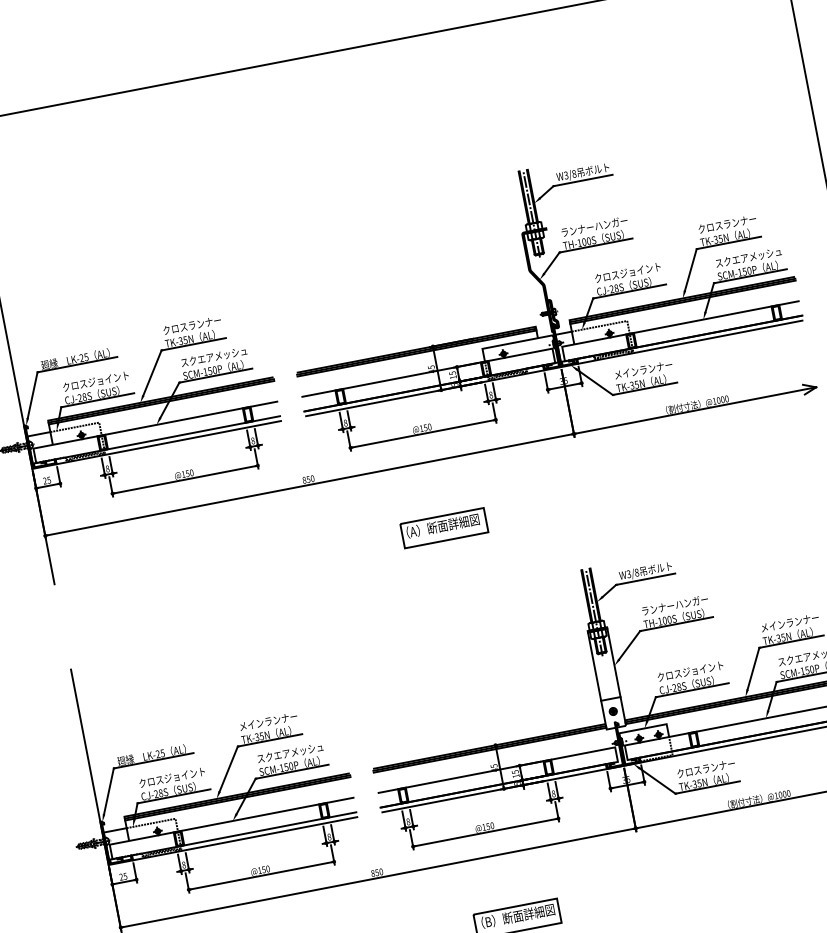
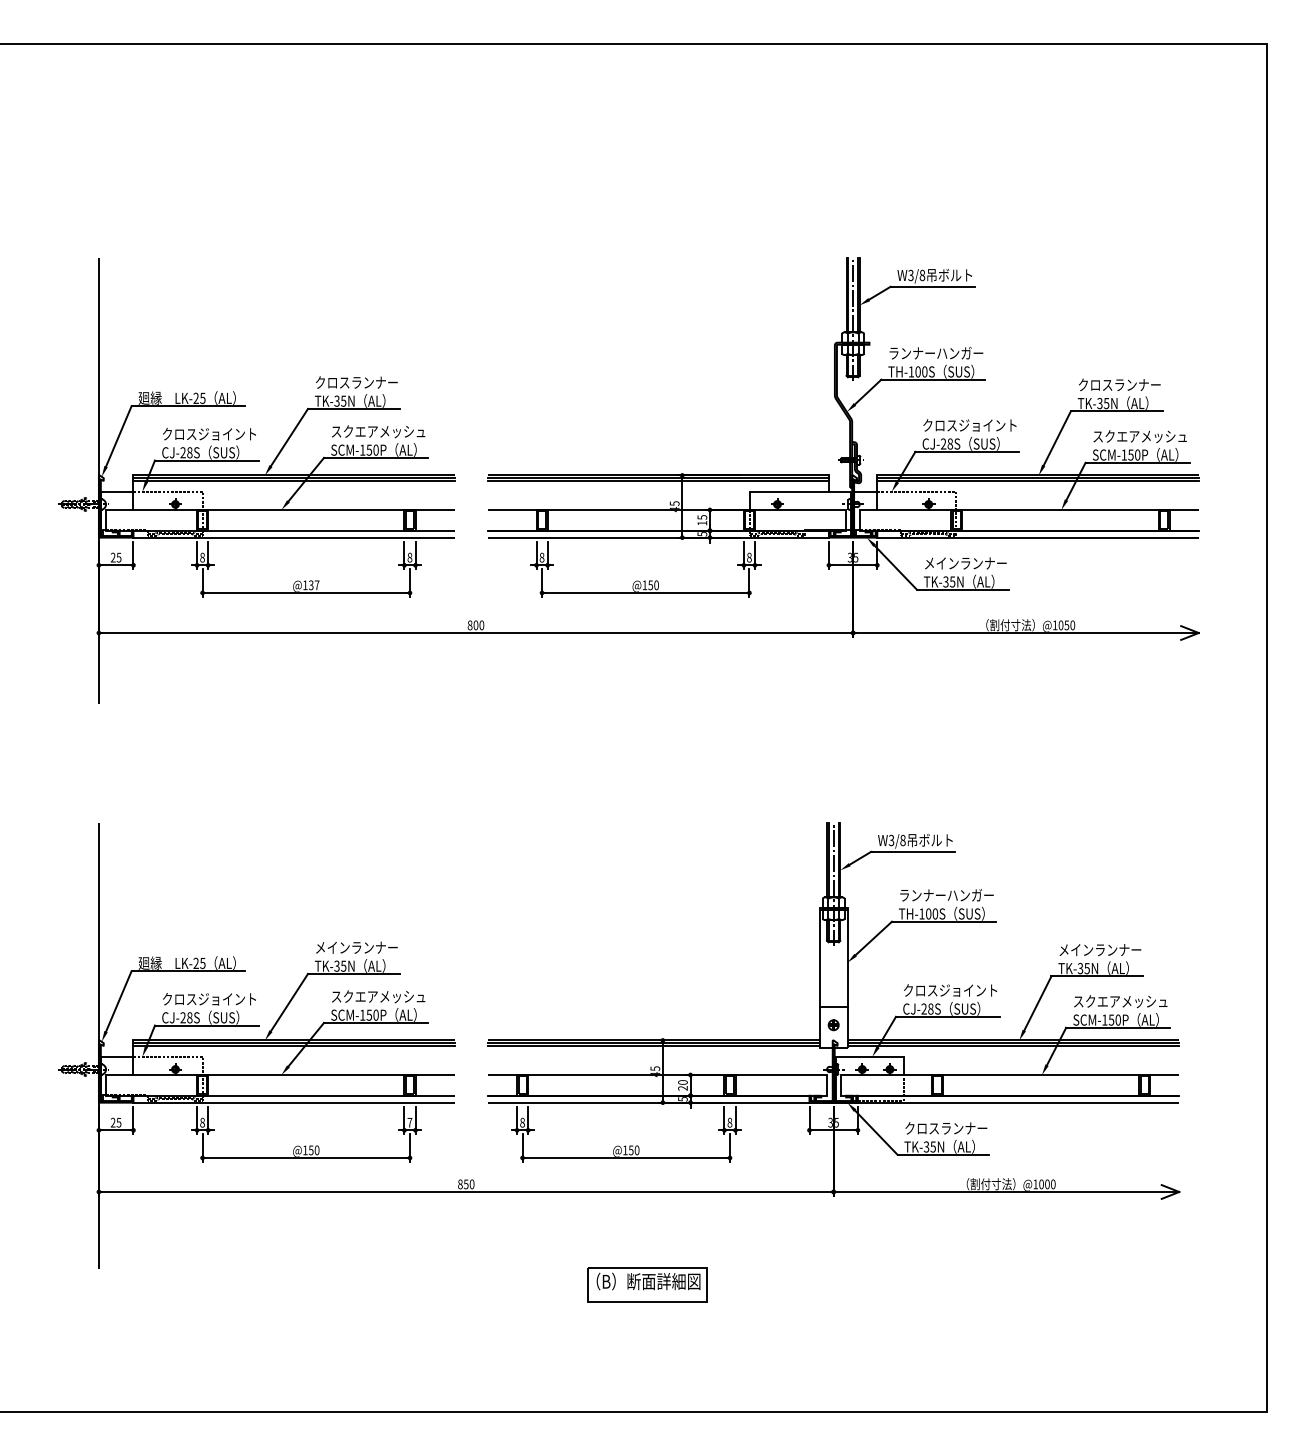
text: (722, 399) -> (1066, 625), @1000 -> @1050
text: (189, 473) -> (314, 585), @150 -> @137
text: (308, 478) -> (475, 624), 850 -> 800
part: (444, 528) -> (649, 728), removed
text: (515, 774) -> (682, 1085), 15 -> 20
text: (329, 836) -> (409, 1122), 8 -> 7

